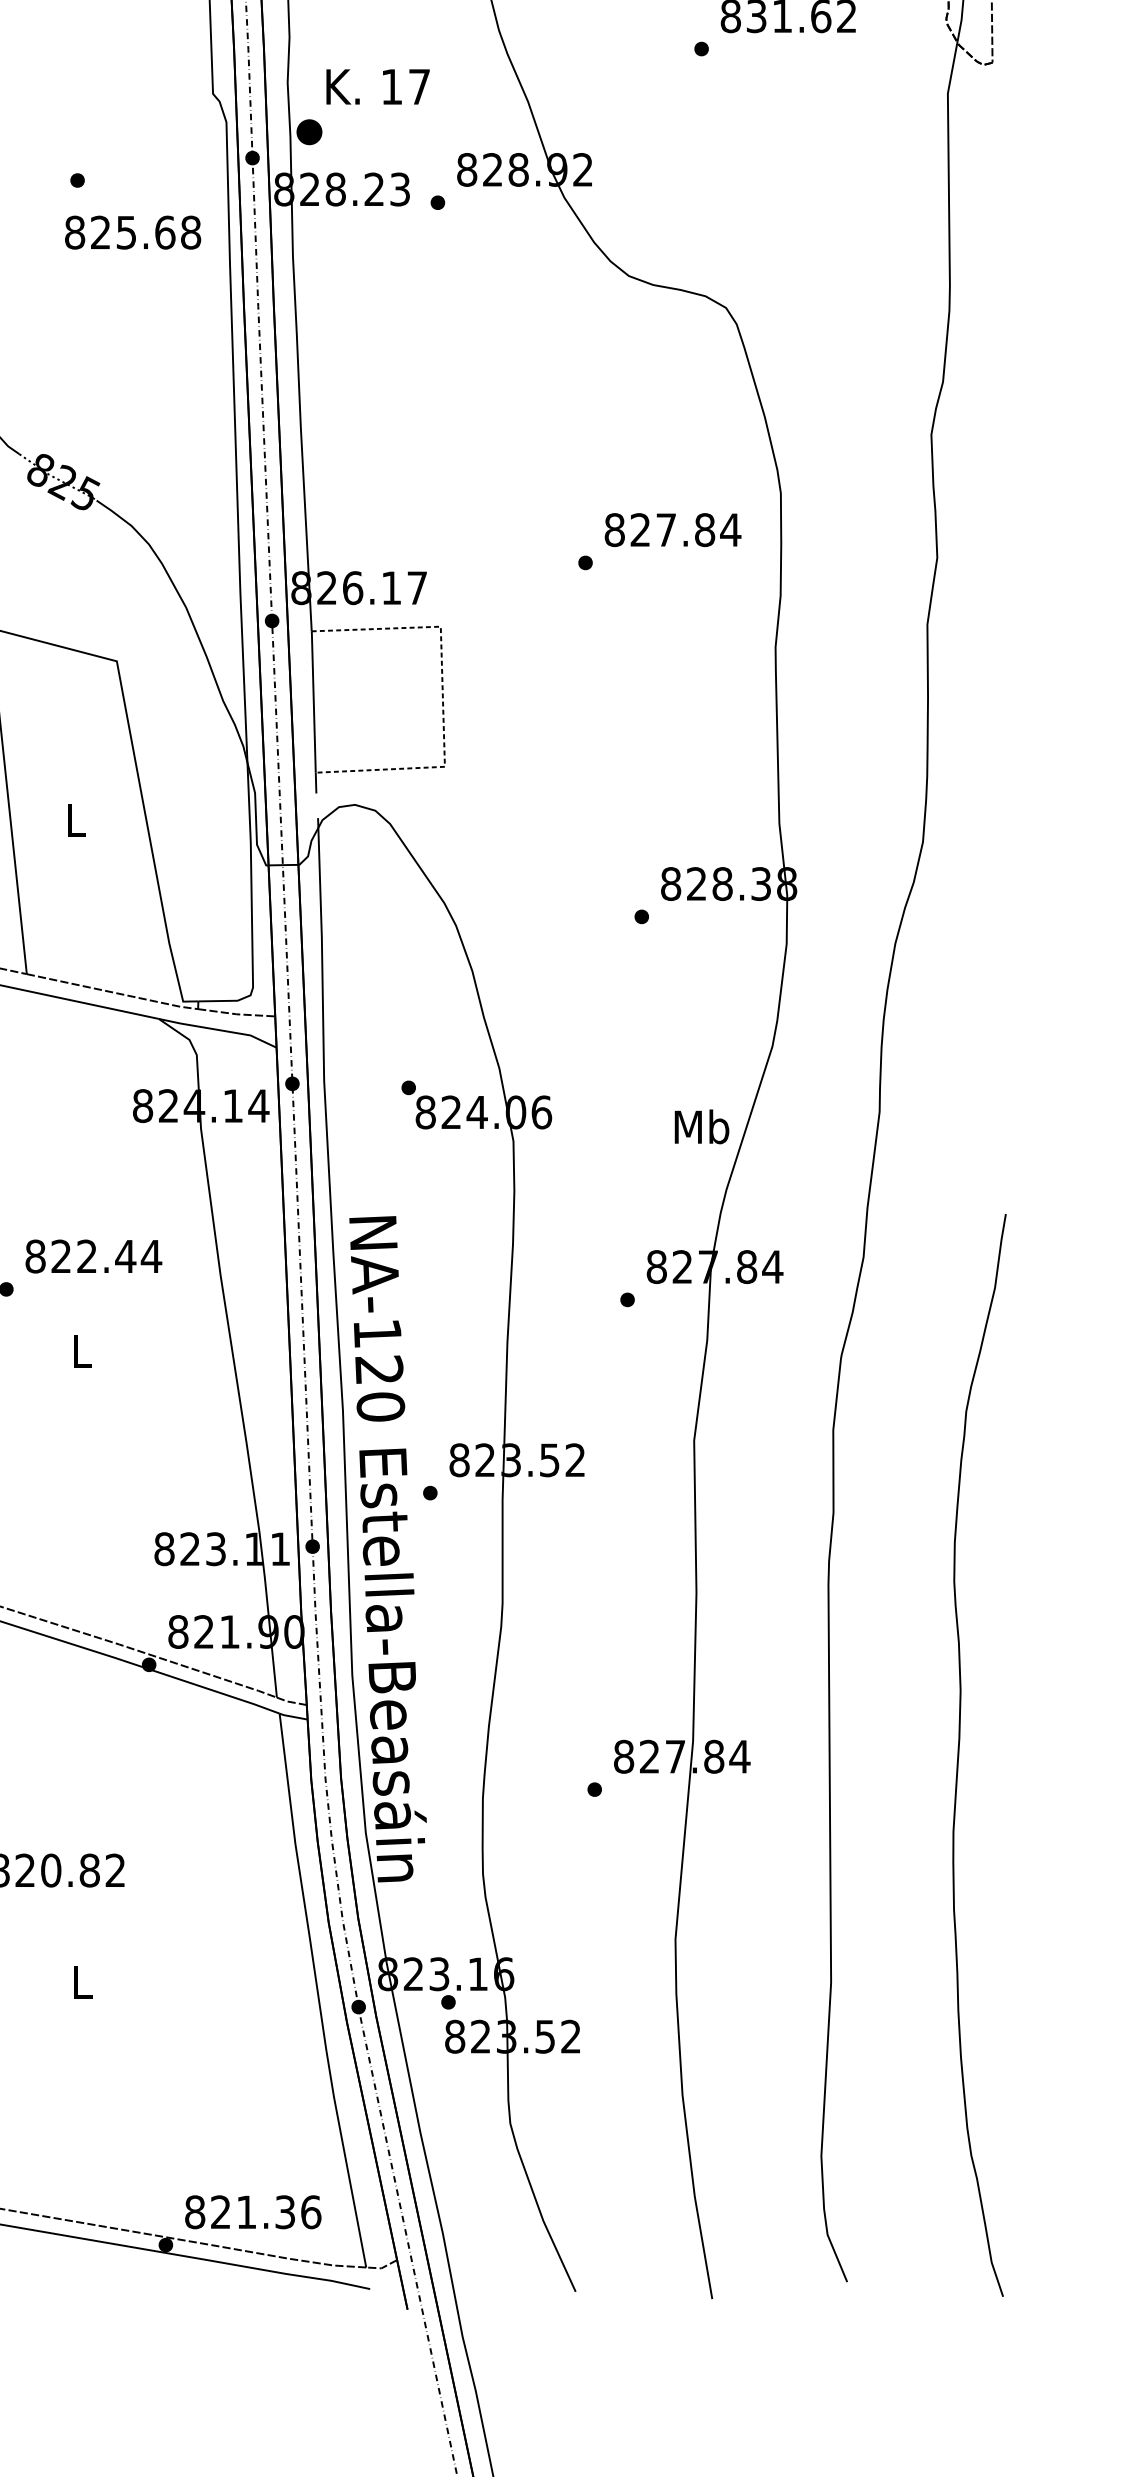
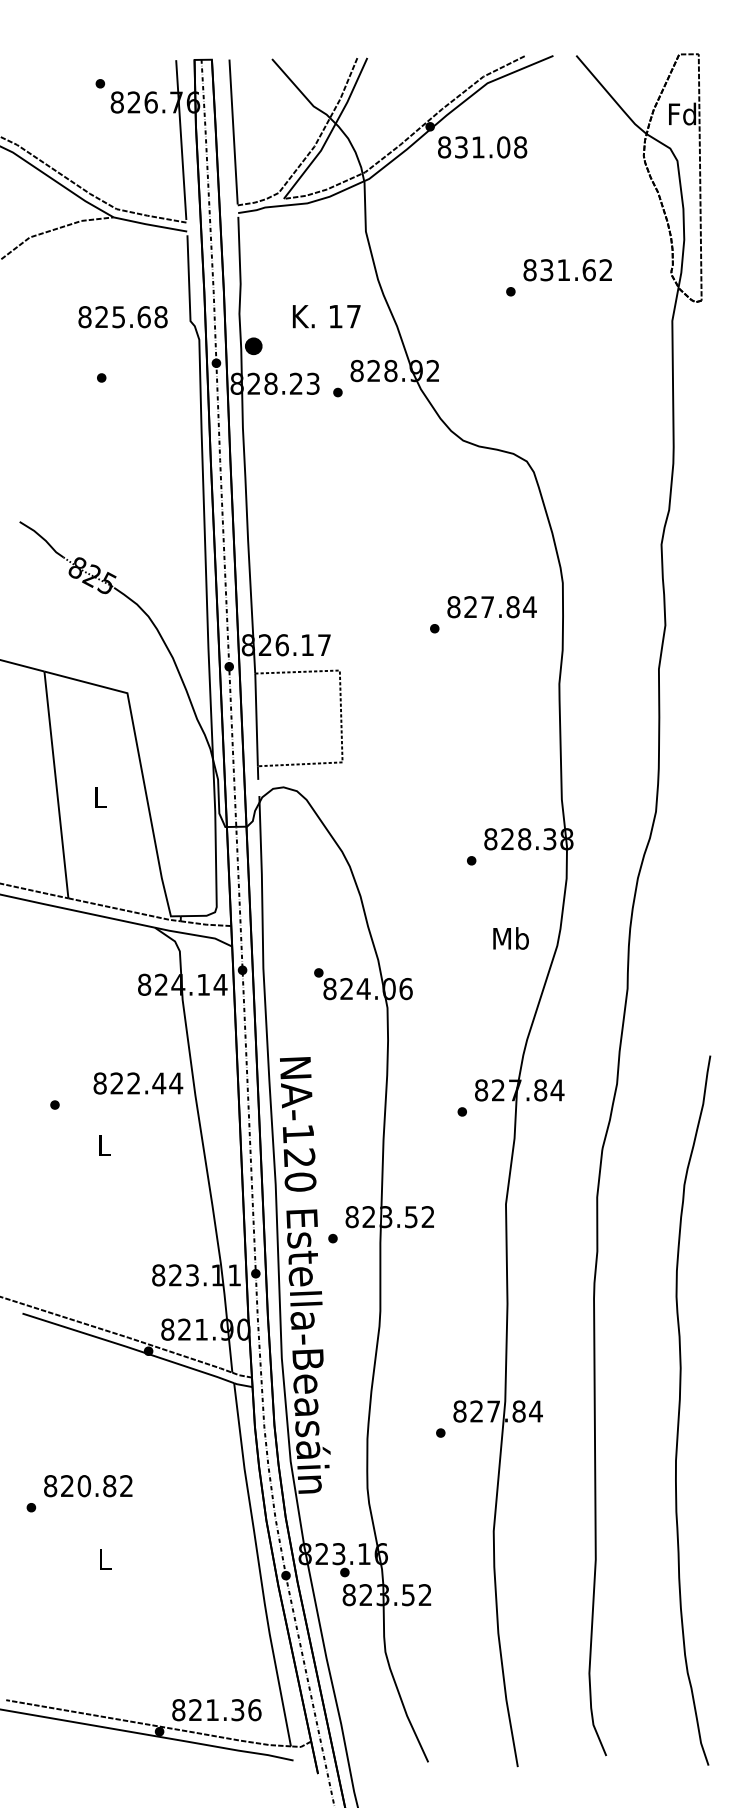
text: (377, 86) -> (326, 316), moved
text: (132, 233) -> (122, 317), moved
text: (701, 1126) -> (510, 938), moved
text: (94, 1256) -> (138, 1083), moved

